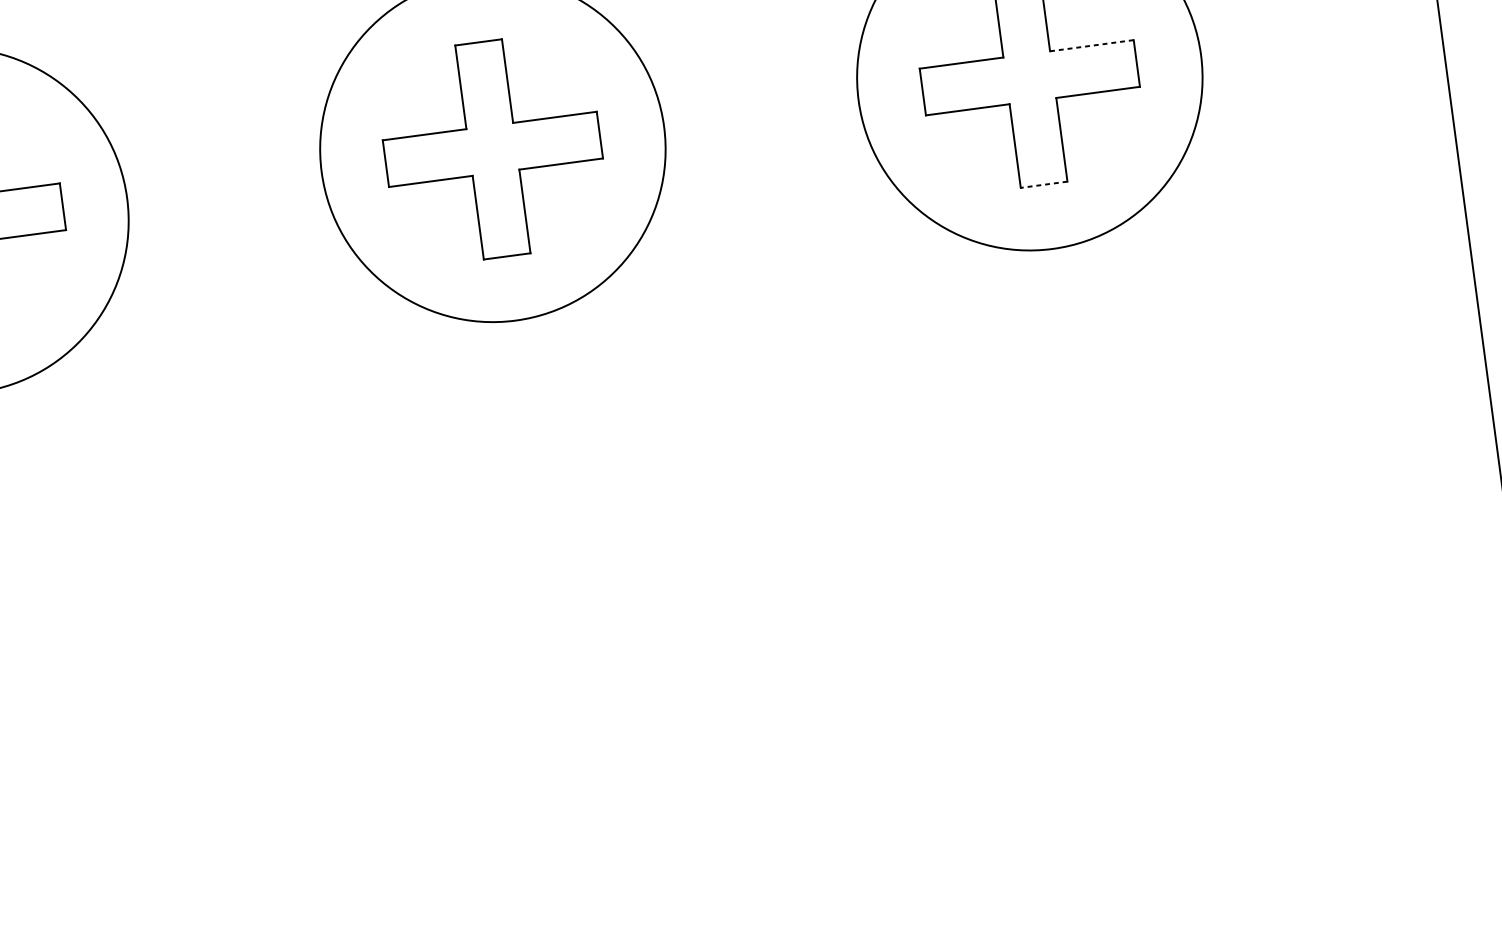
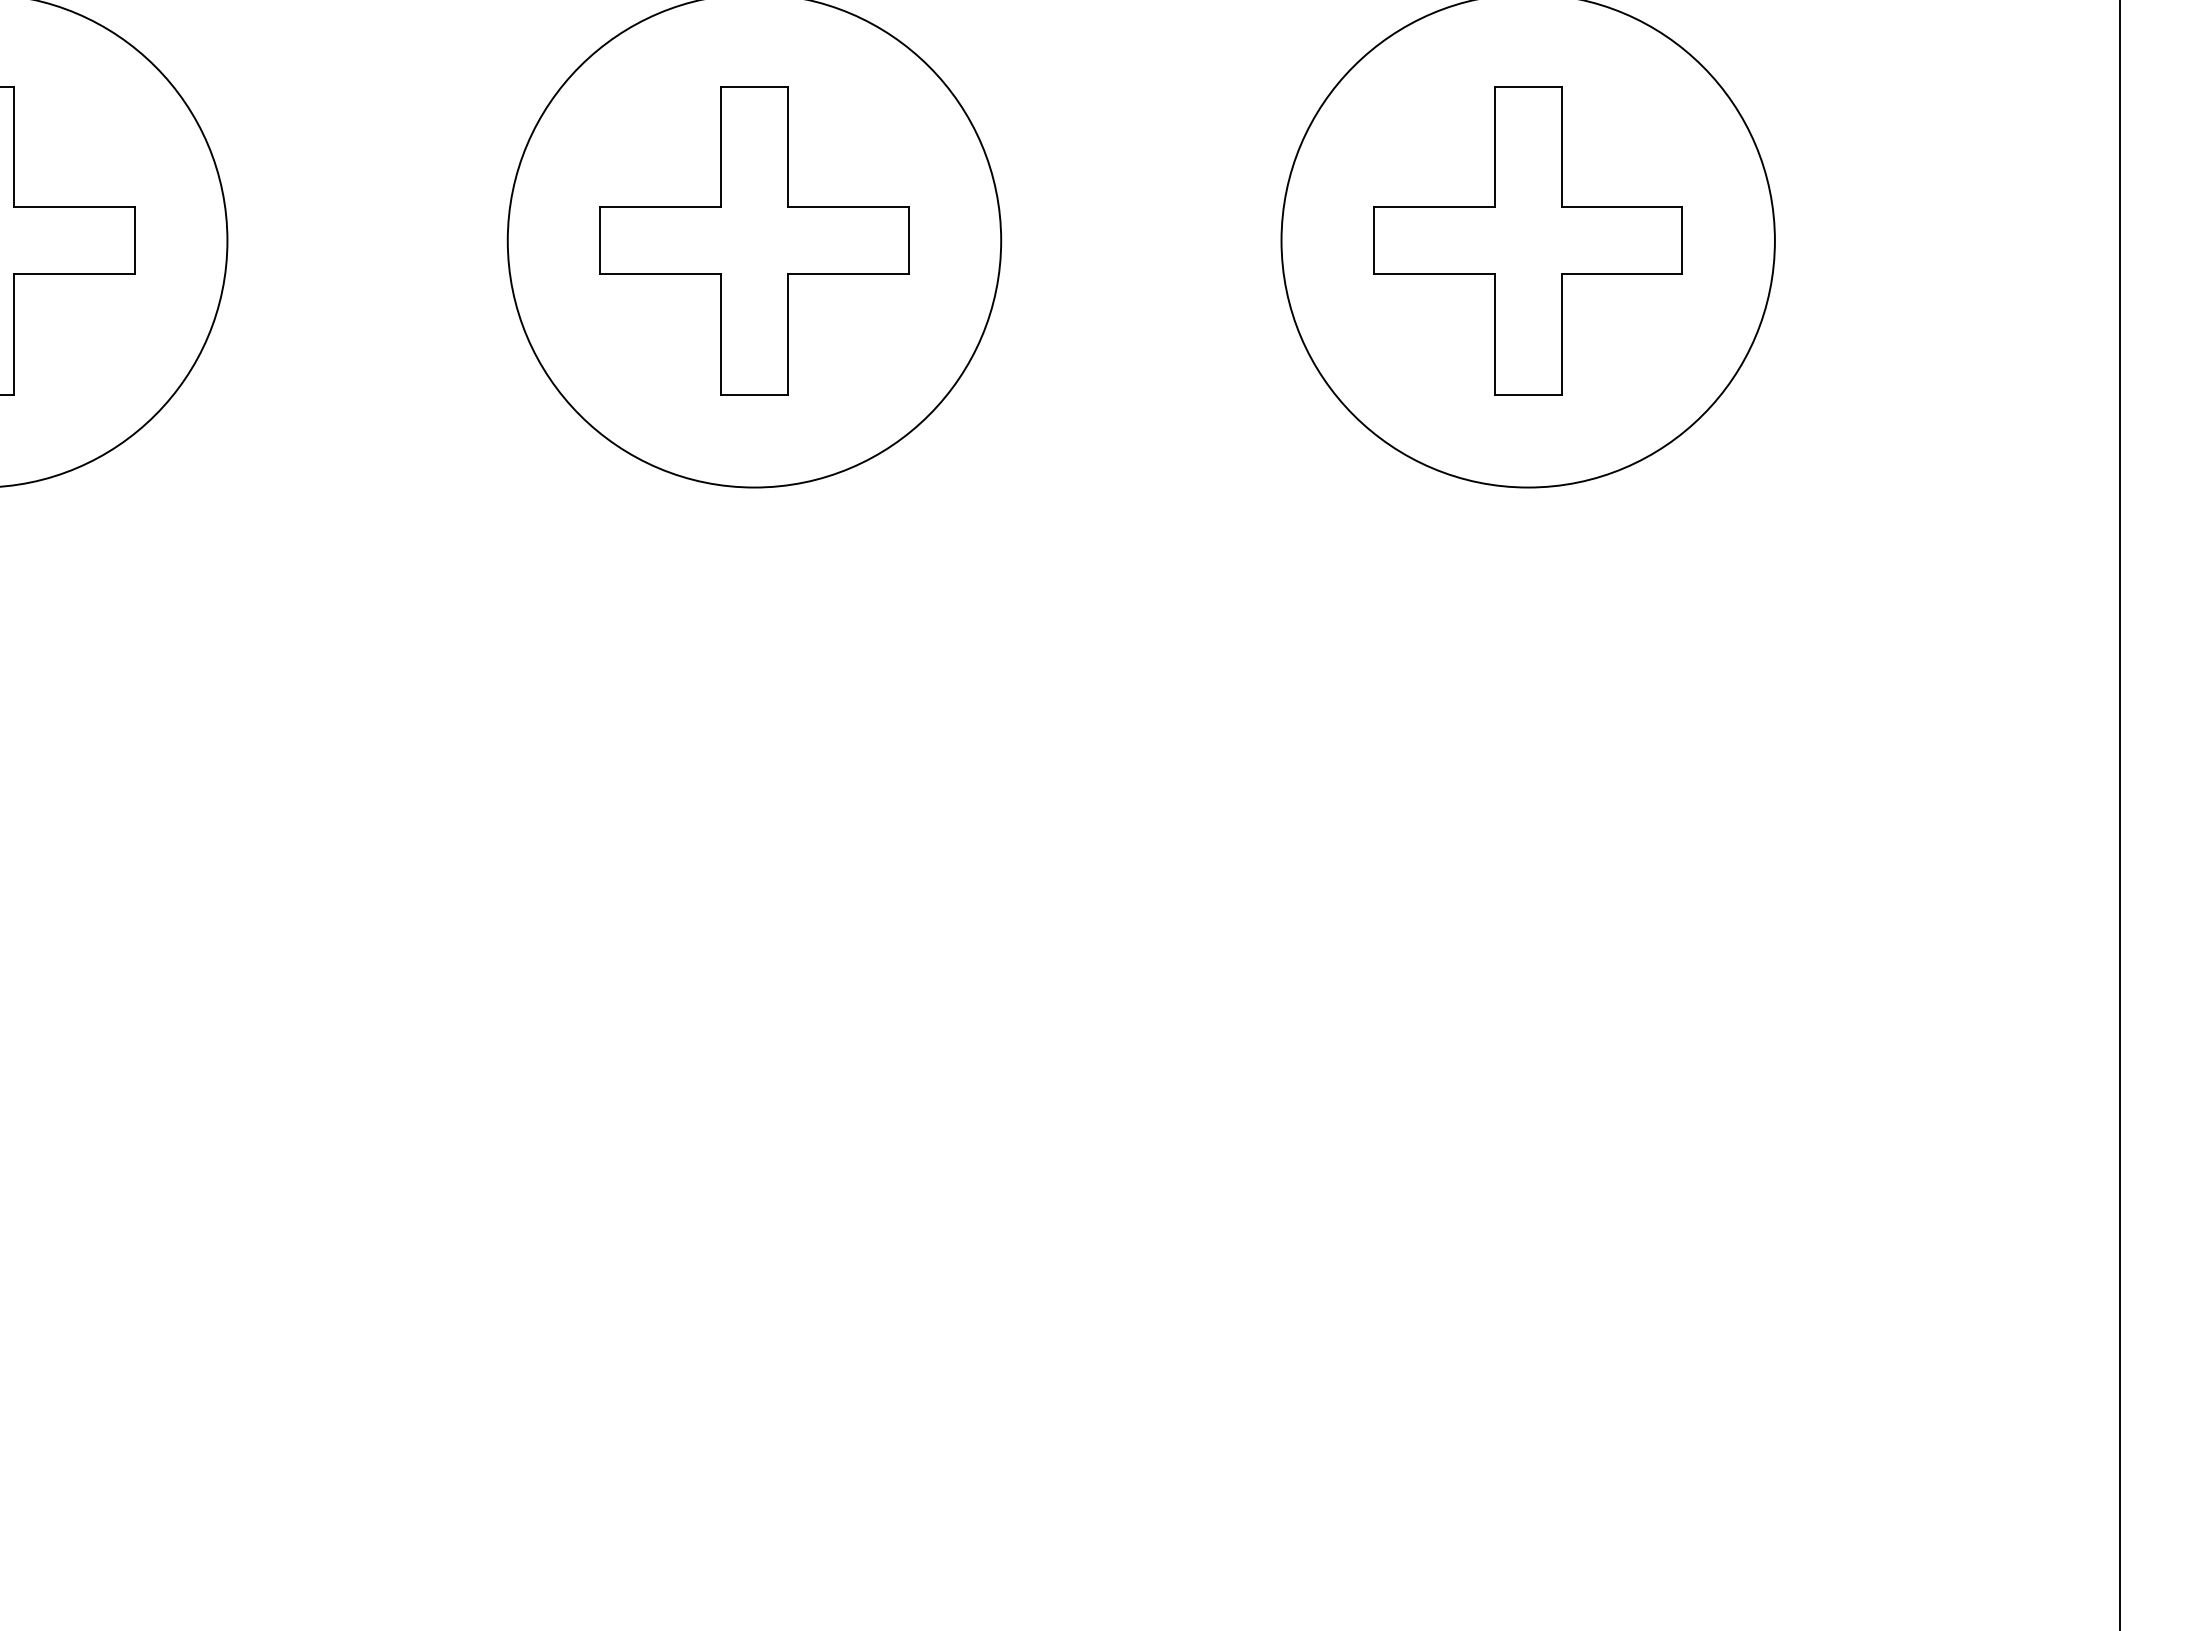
line: (1092, 45) -> (1622, 207), dashed -> solid
line: (1044, 185) -> (1528, 395), dashed -> solid

